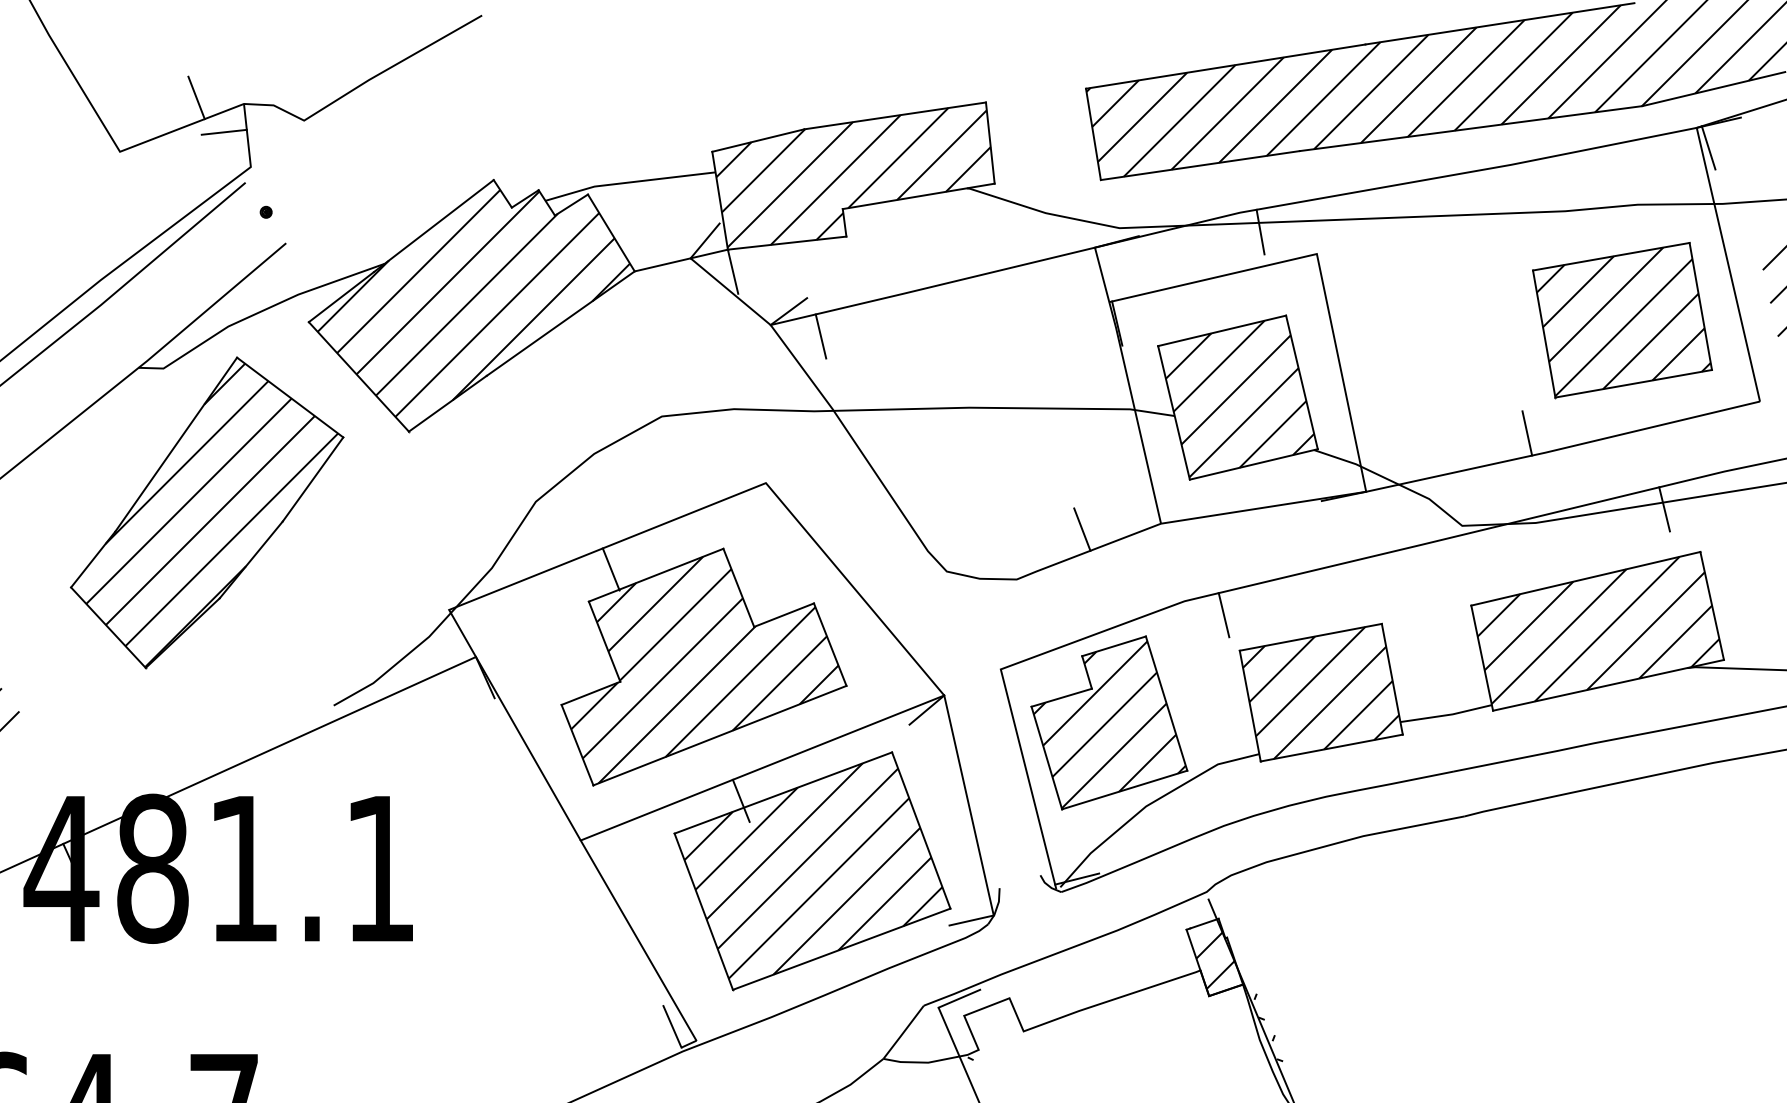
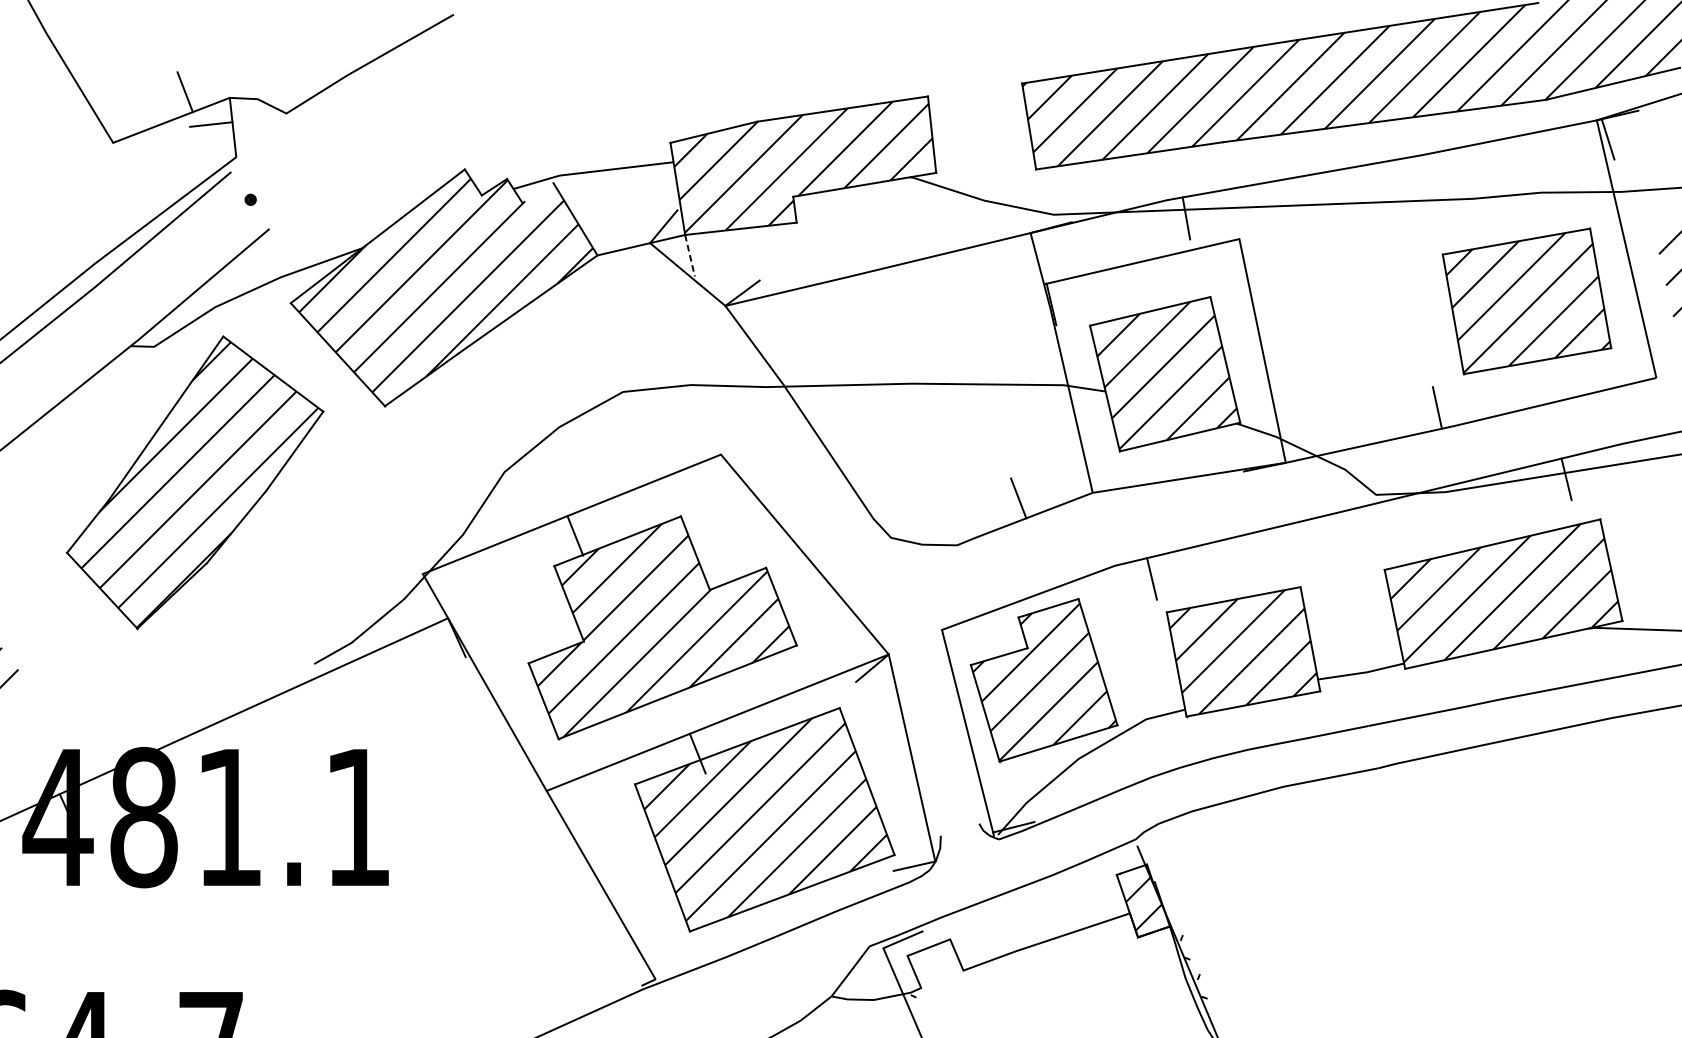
line: (571, 204) -> (537, 192), removed
line: (733, 271) -> (690, 255), solid -> dashed
line: (820, 336) -> (772, 316), removed
line: (672, 1026) -> (633, 965), removed

